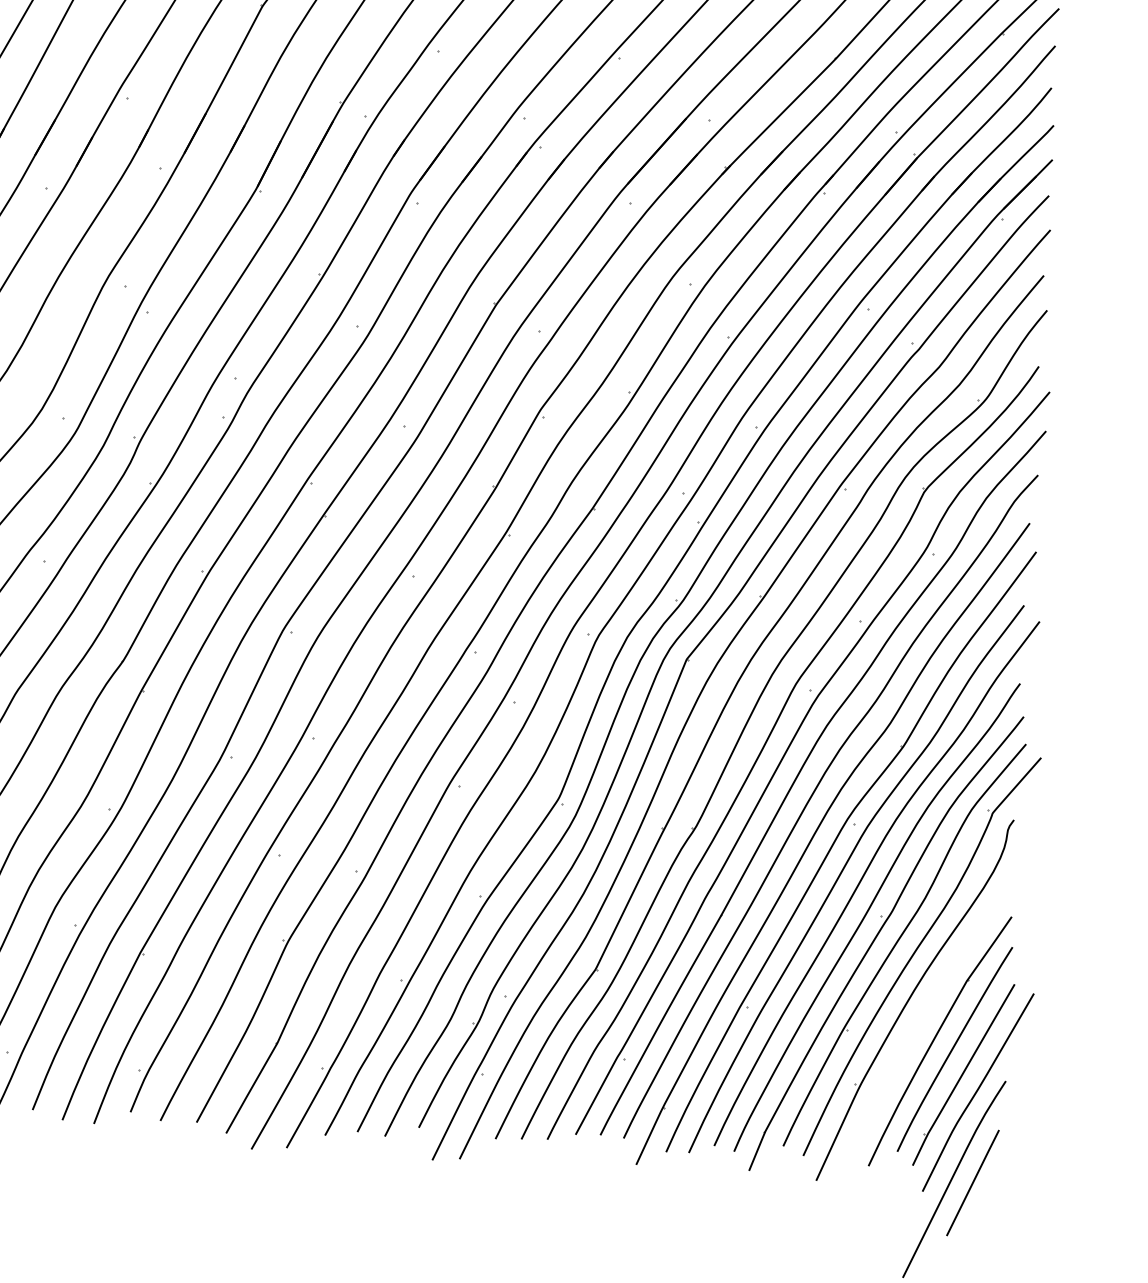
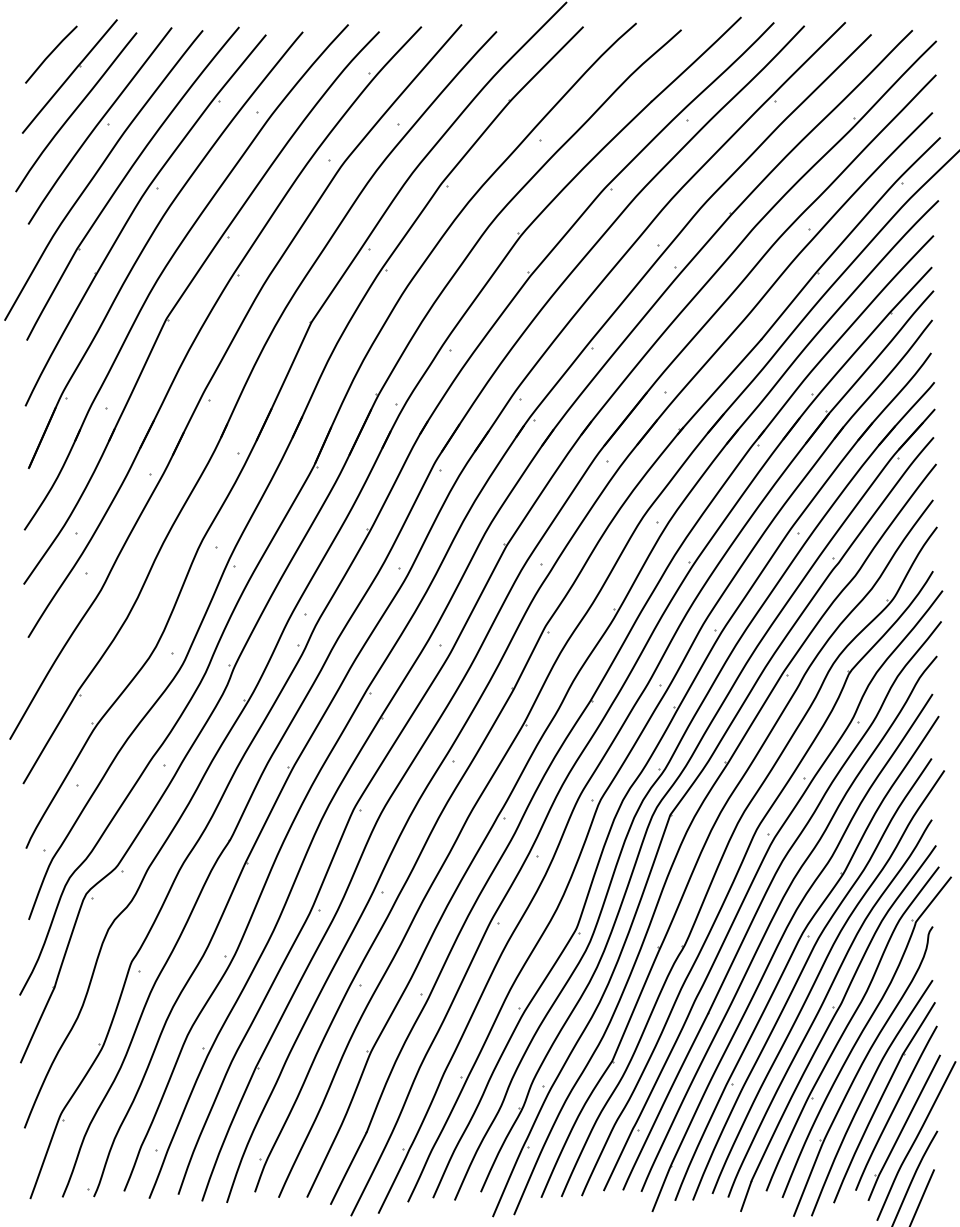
curve: (916, 1030) -> (865, 1095), added

